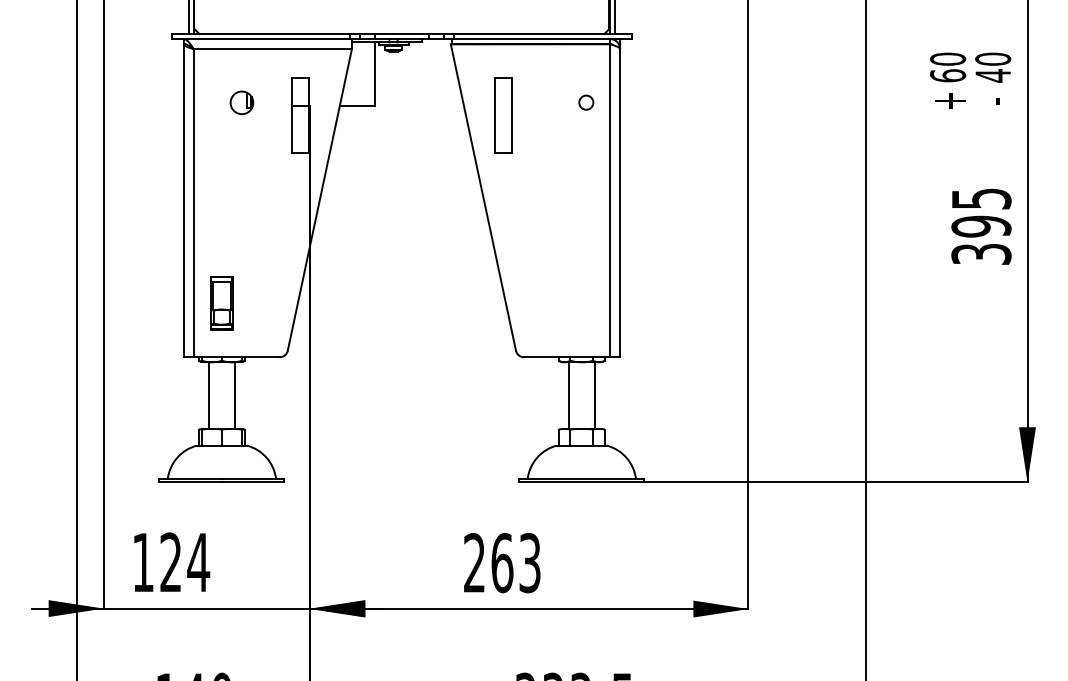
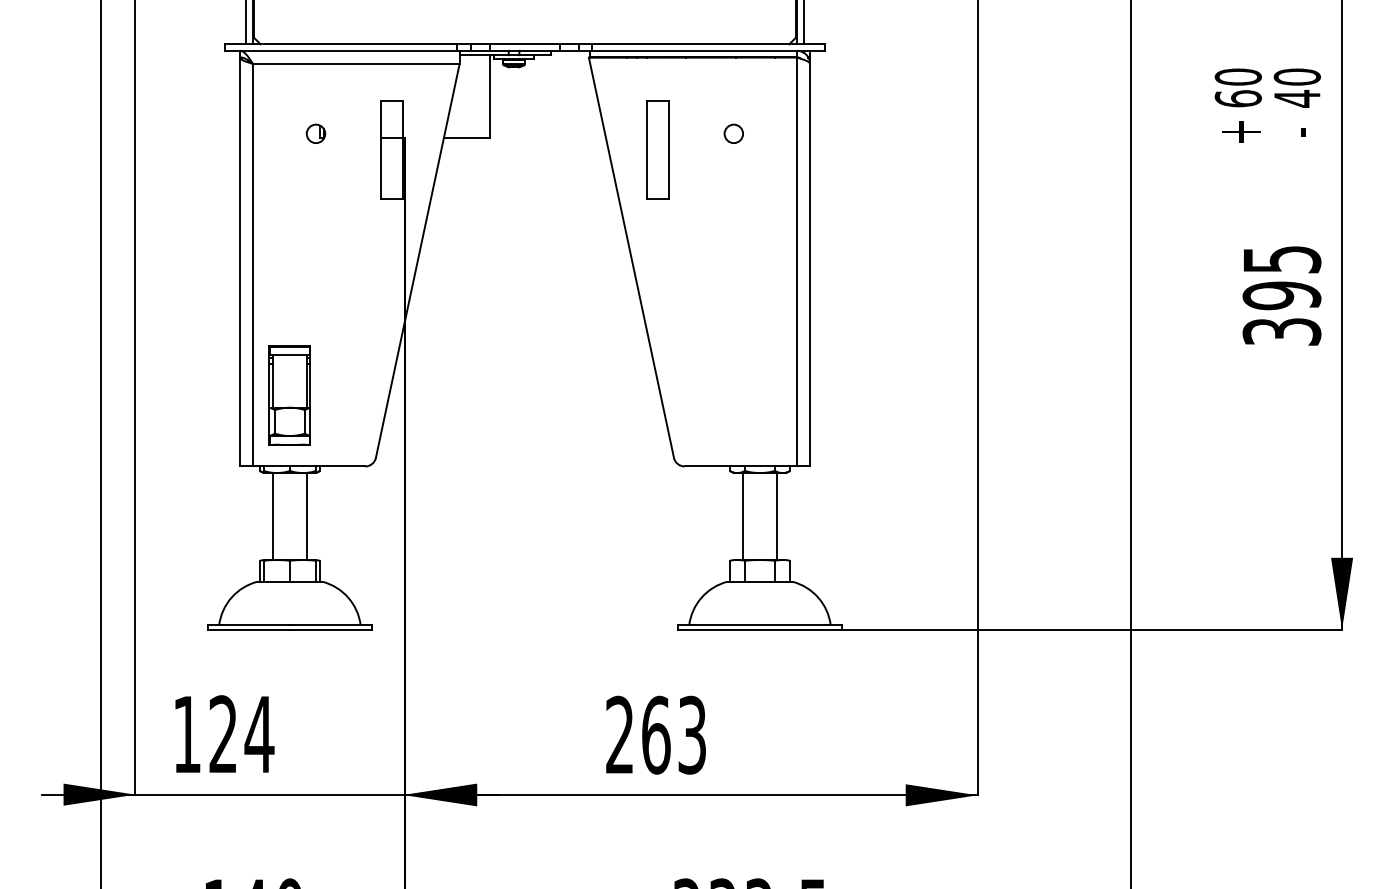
part: (241, 102) -> (315, 133), size x0.62
circle: (586, 102) -> (733, 133), moved
part: (221, 302) -> (289, 395), size x1.43

